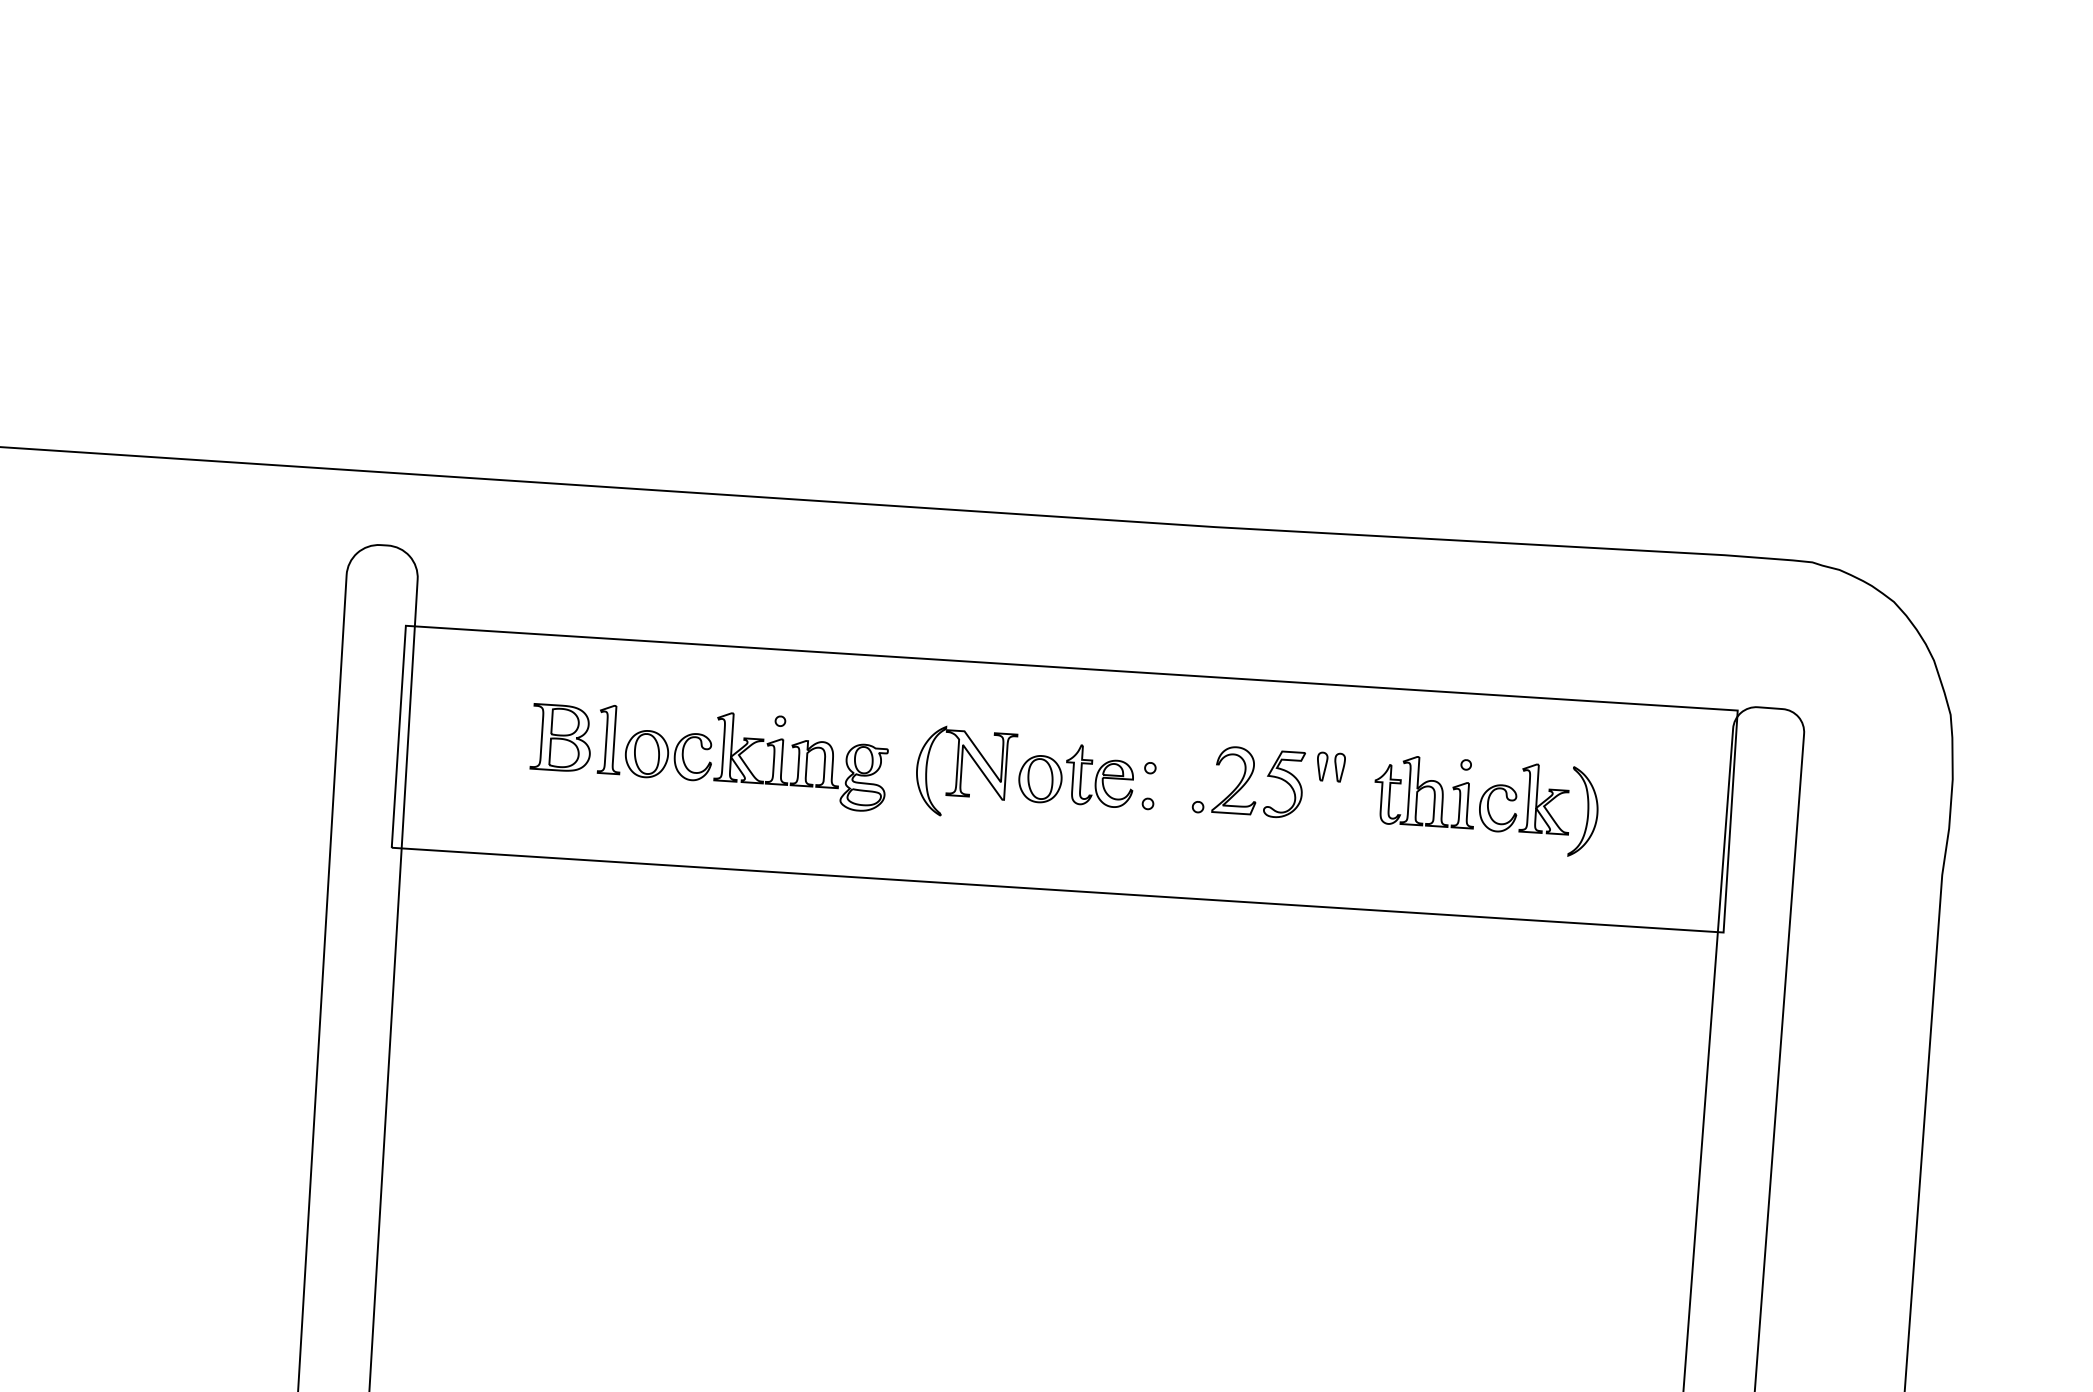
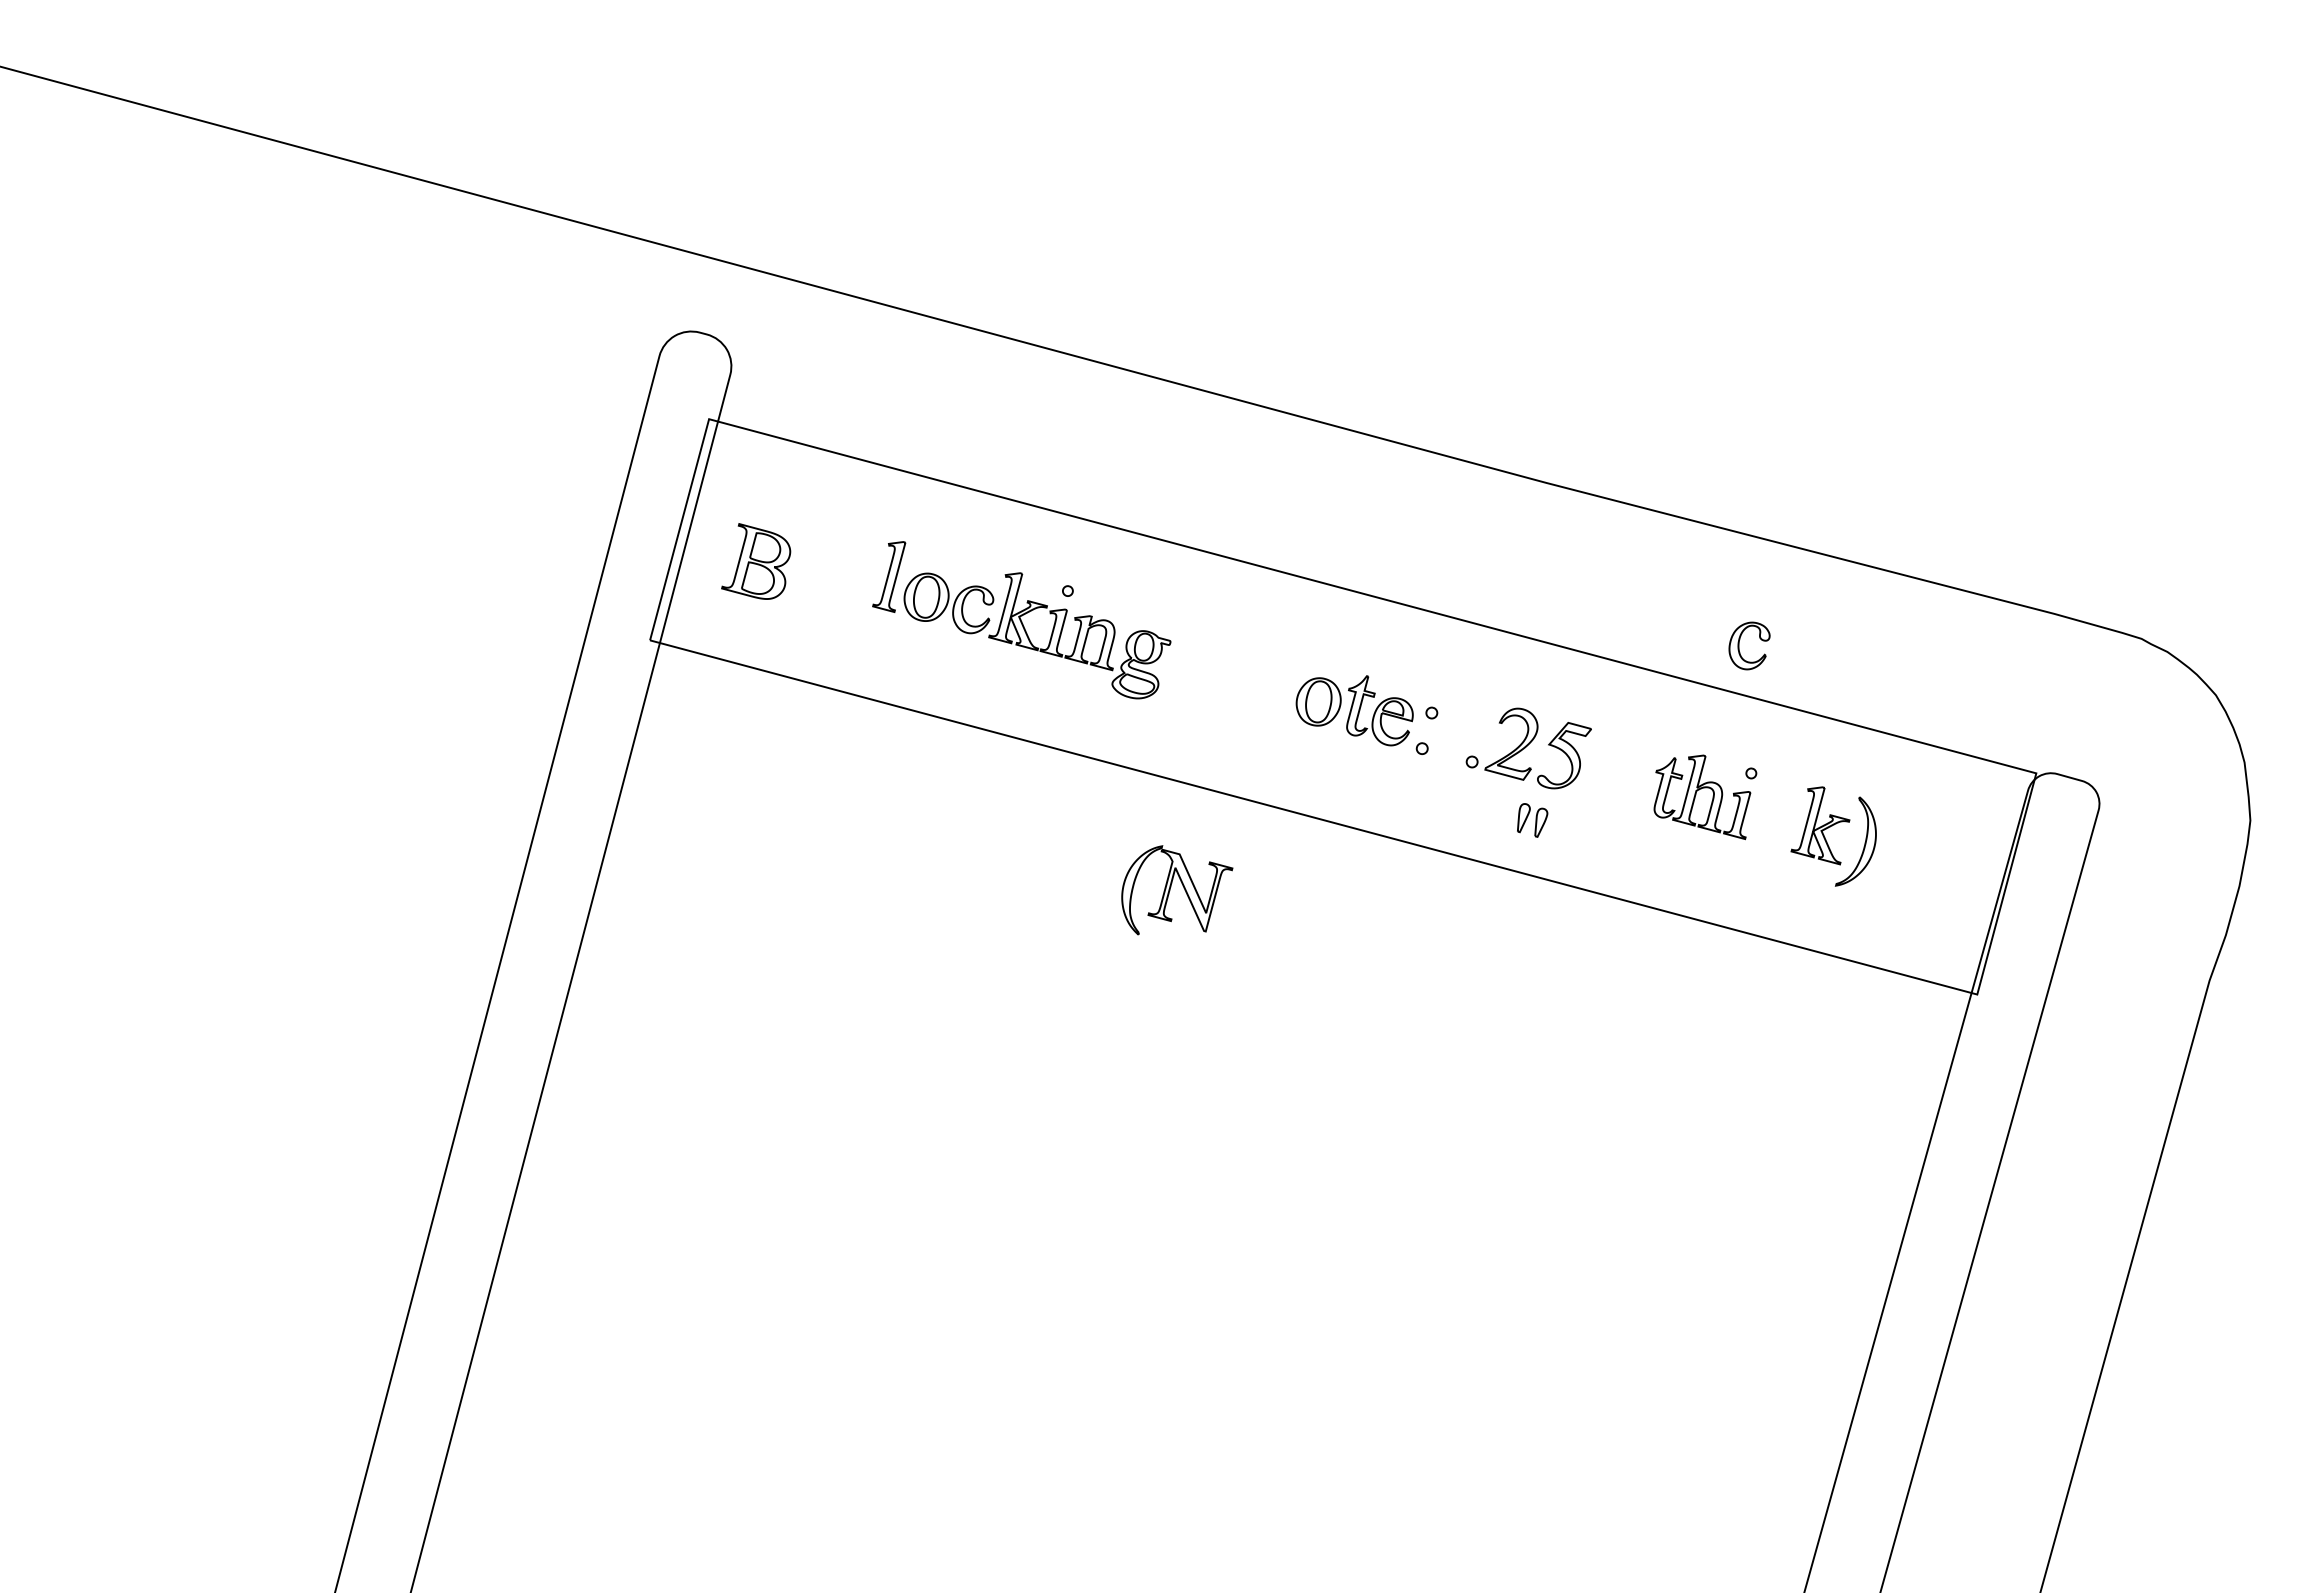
part: (558, 736) -> (756, 561), moved
part: (974, 763) -> (1183, 888), moved
part: (1332, 766) -> (1532, 820), moved
part: (1489, 809) -> (1739, 645), moved

